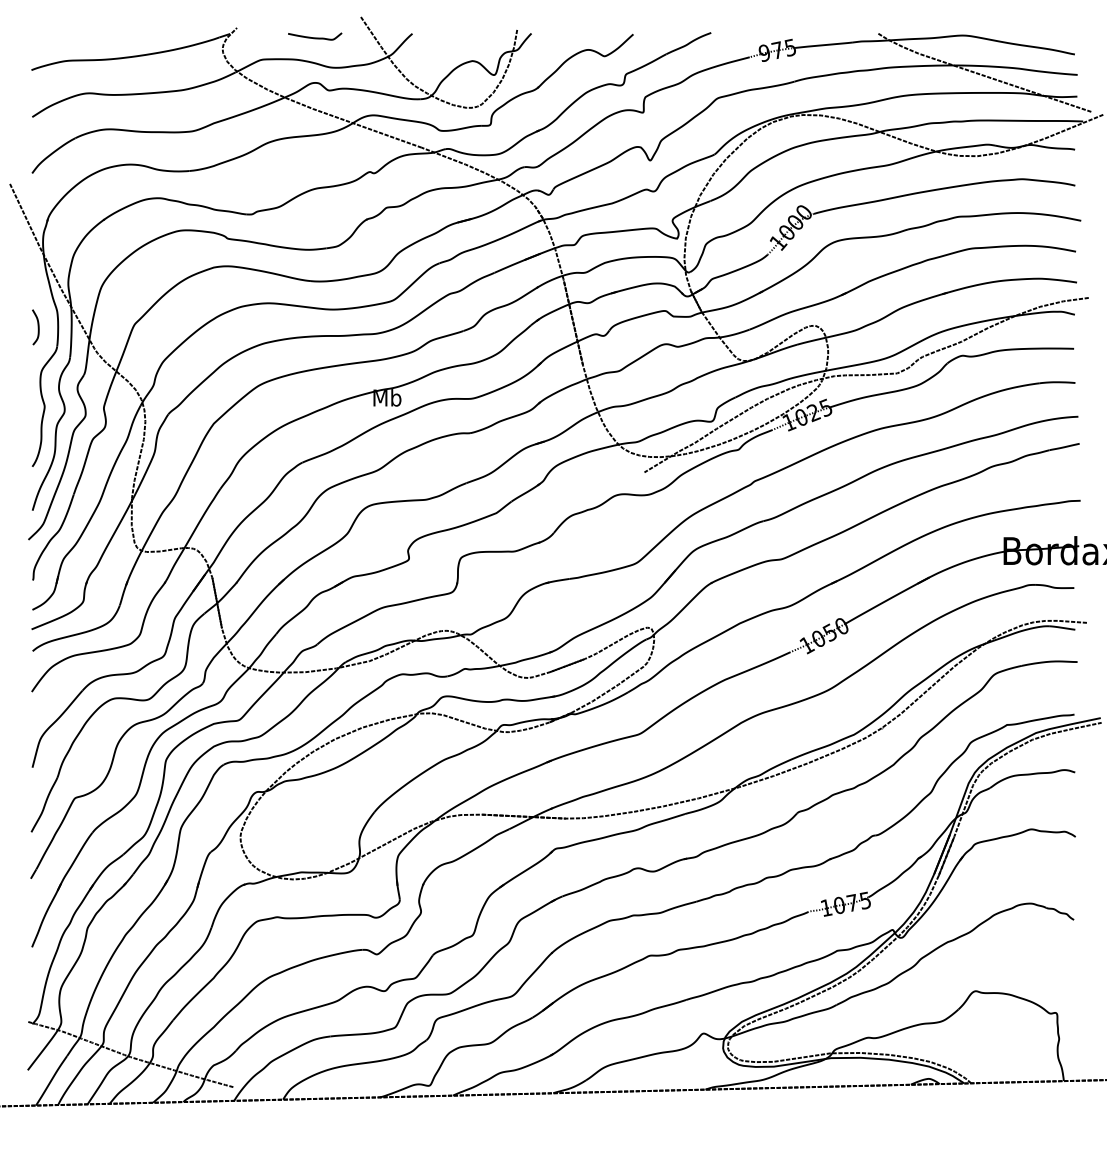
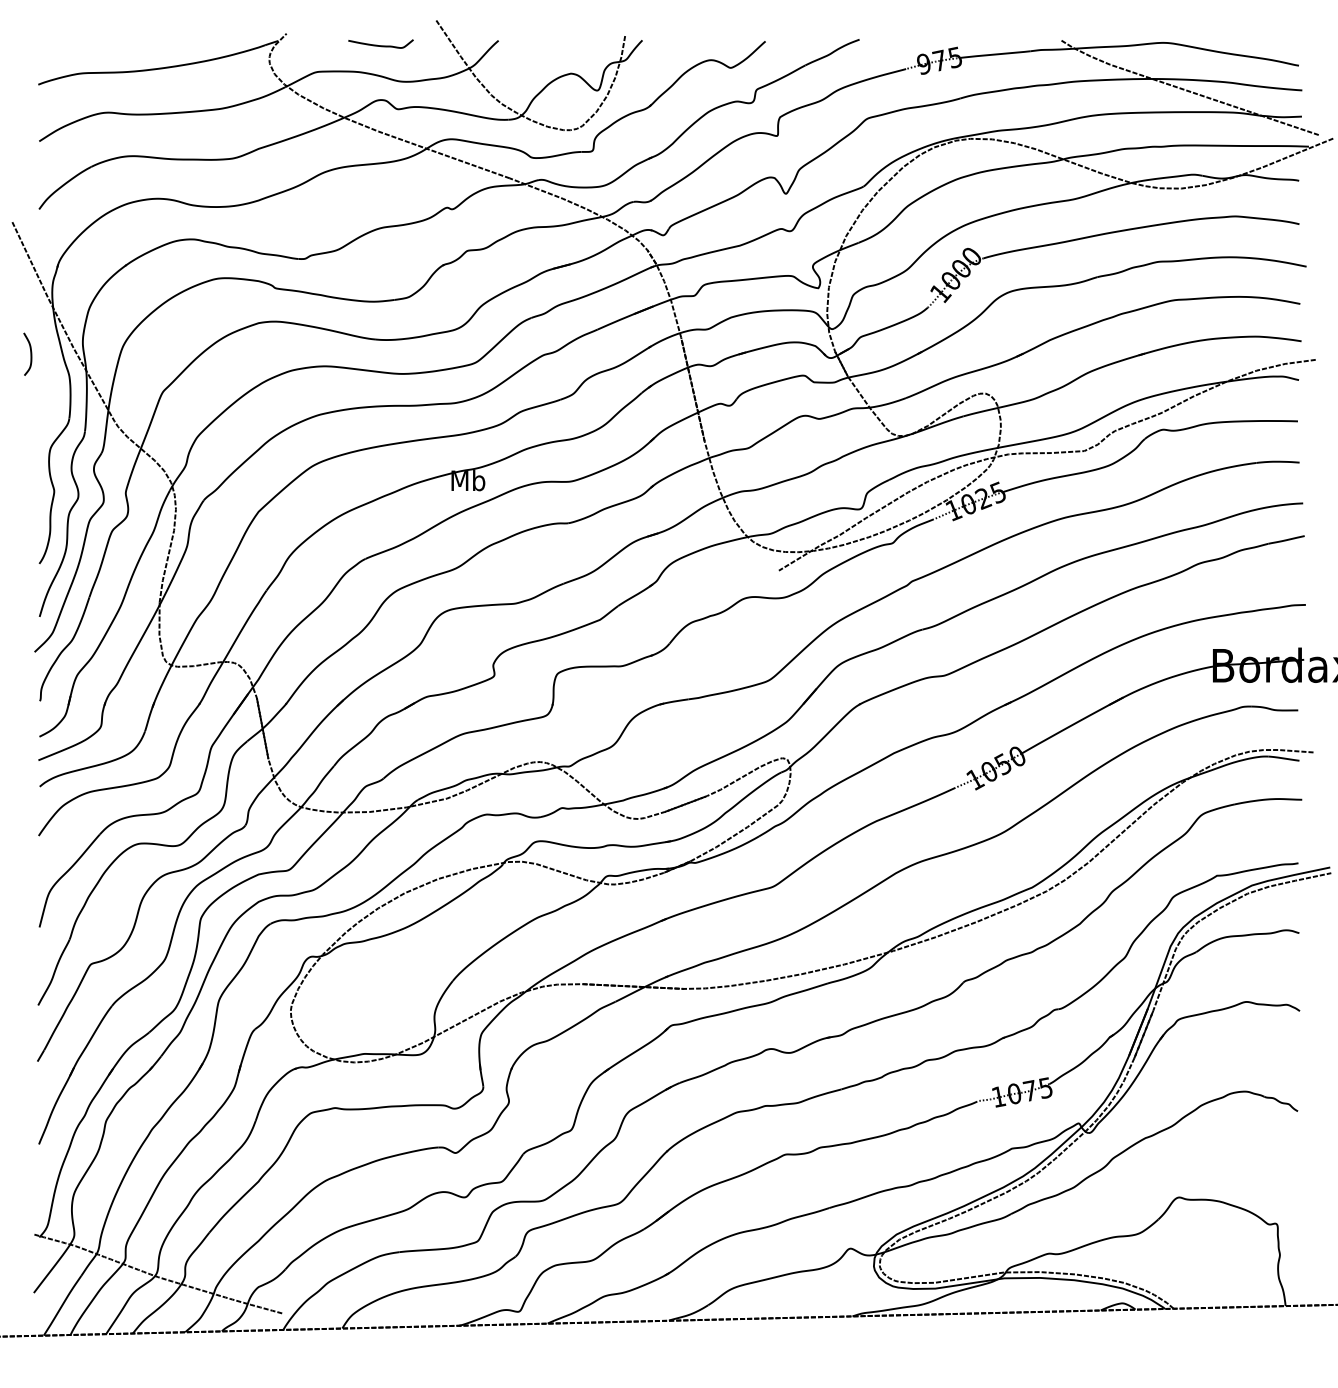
curve: (37, 327) -> (29, 354), moved

